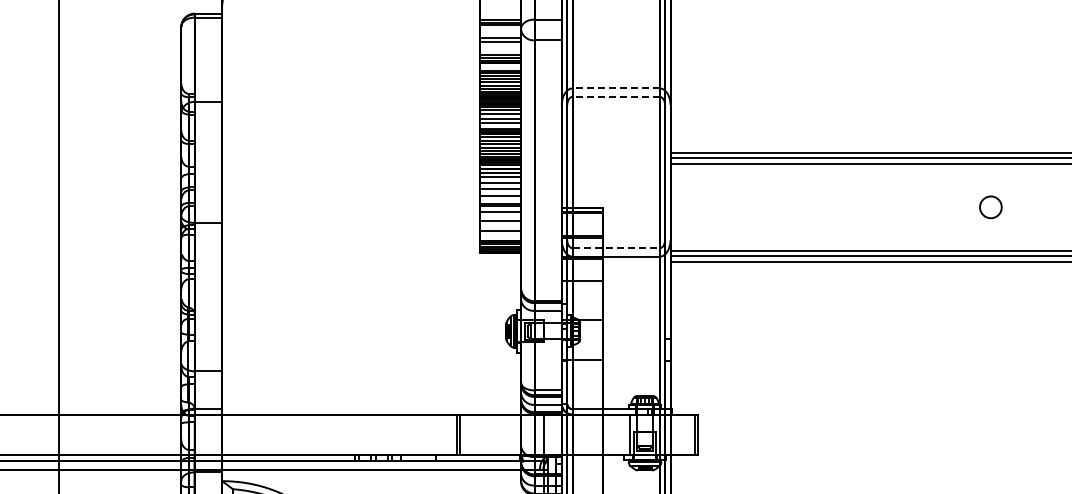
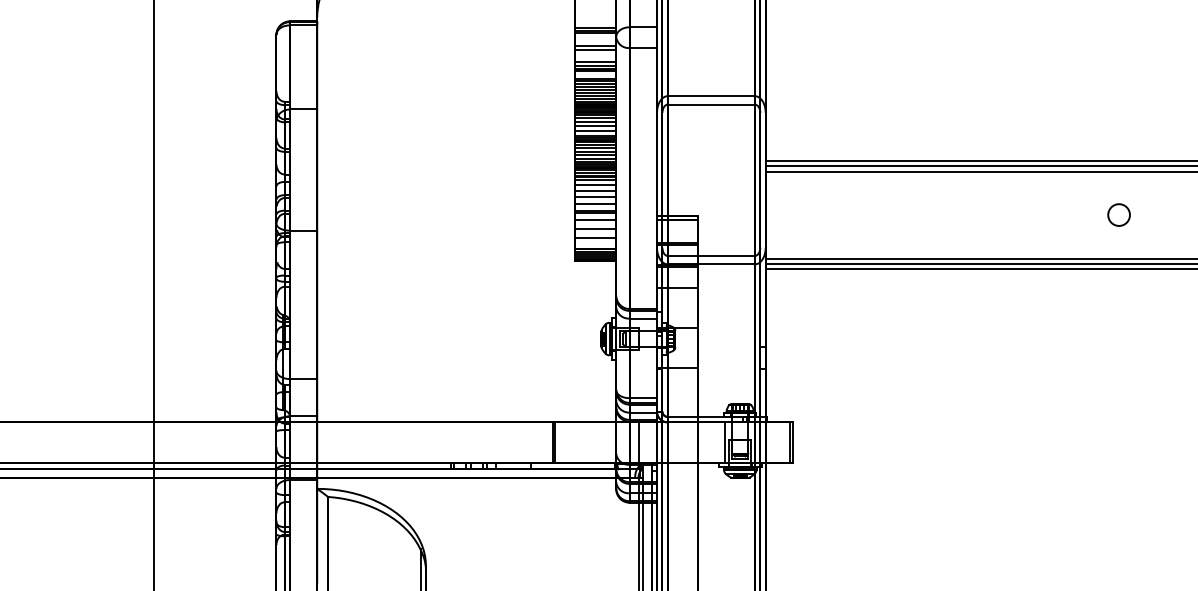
line: (615, 88) -> (710, 96), dashed -> solid
line: (615, 96) -> (710, 104), dashed -> solid
circle: (990, 206) -> (1118, 214), moved
line: (616, 248) -> (711, 256), dashed -> solid

